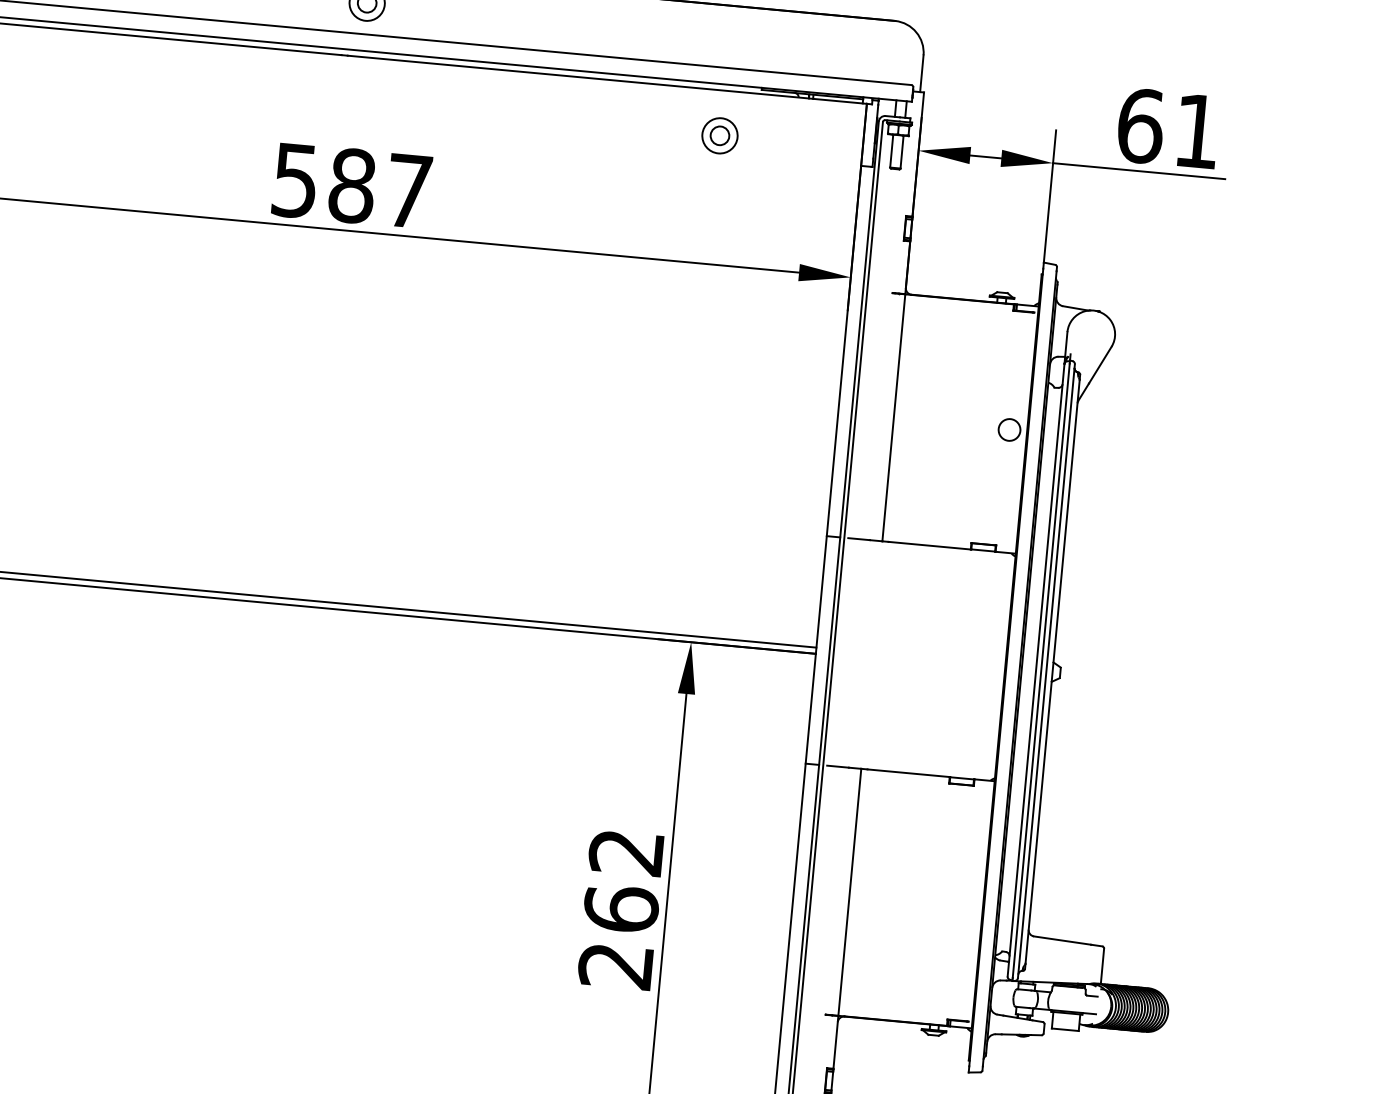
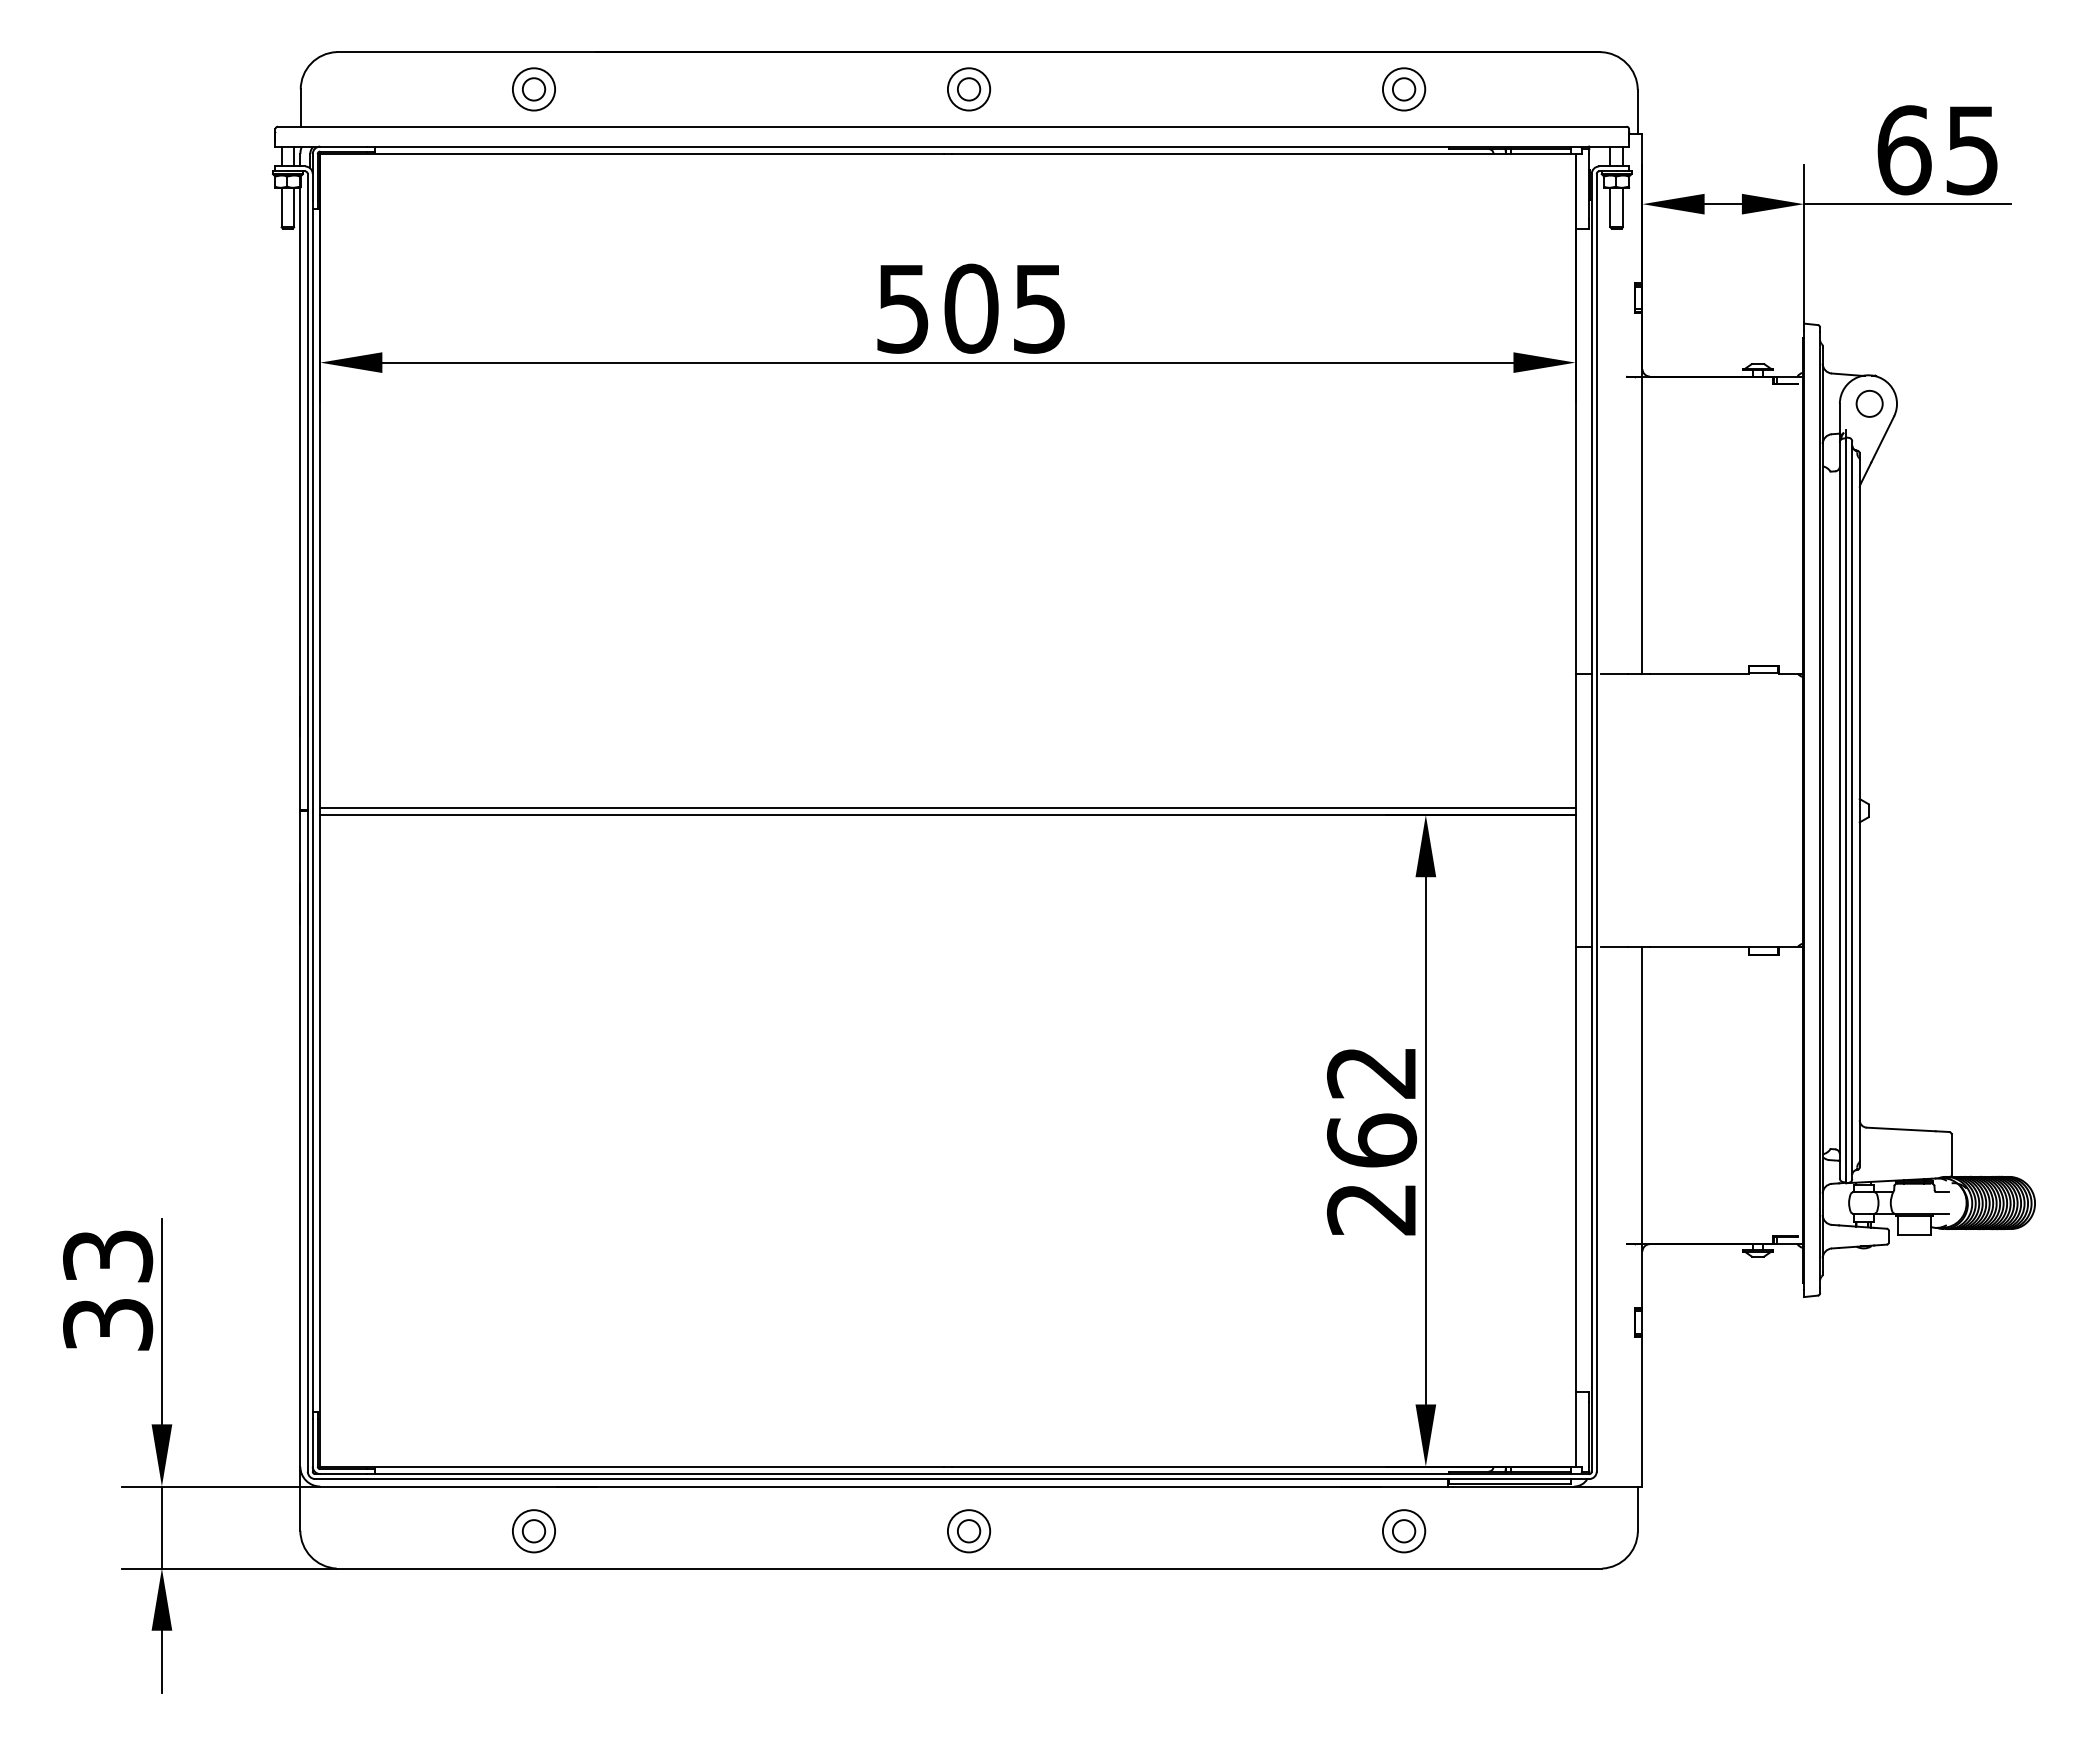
text: (1196, 131) -> (1971, 150), 61 -> 65
part: (720, 135) -> (1404, 89), moved
text: (379, 188) -> (1004, 308), 587 -> 505
circle: (1009, 429) -> (1869, 403), moved

